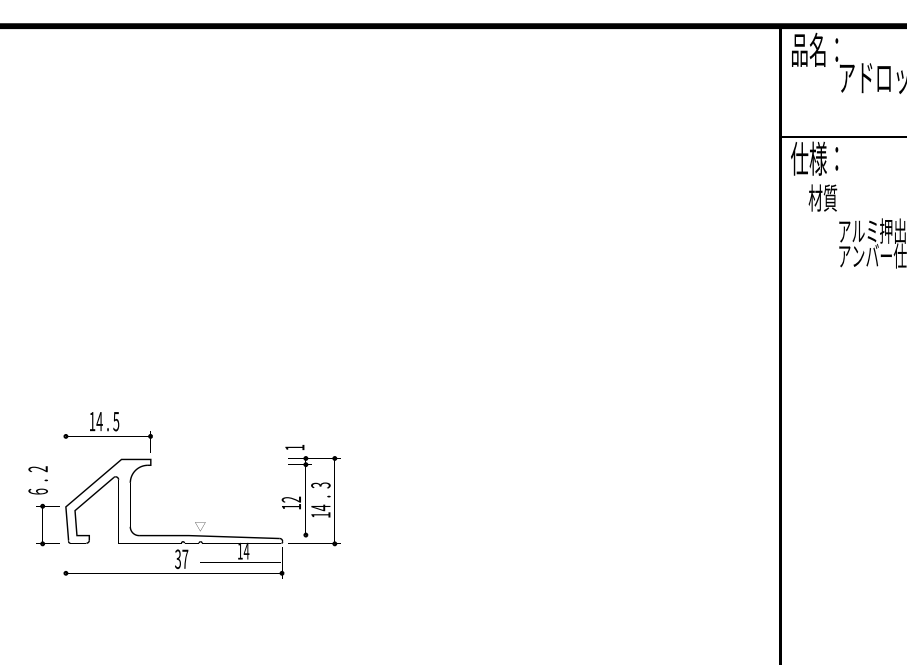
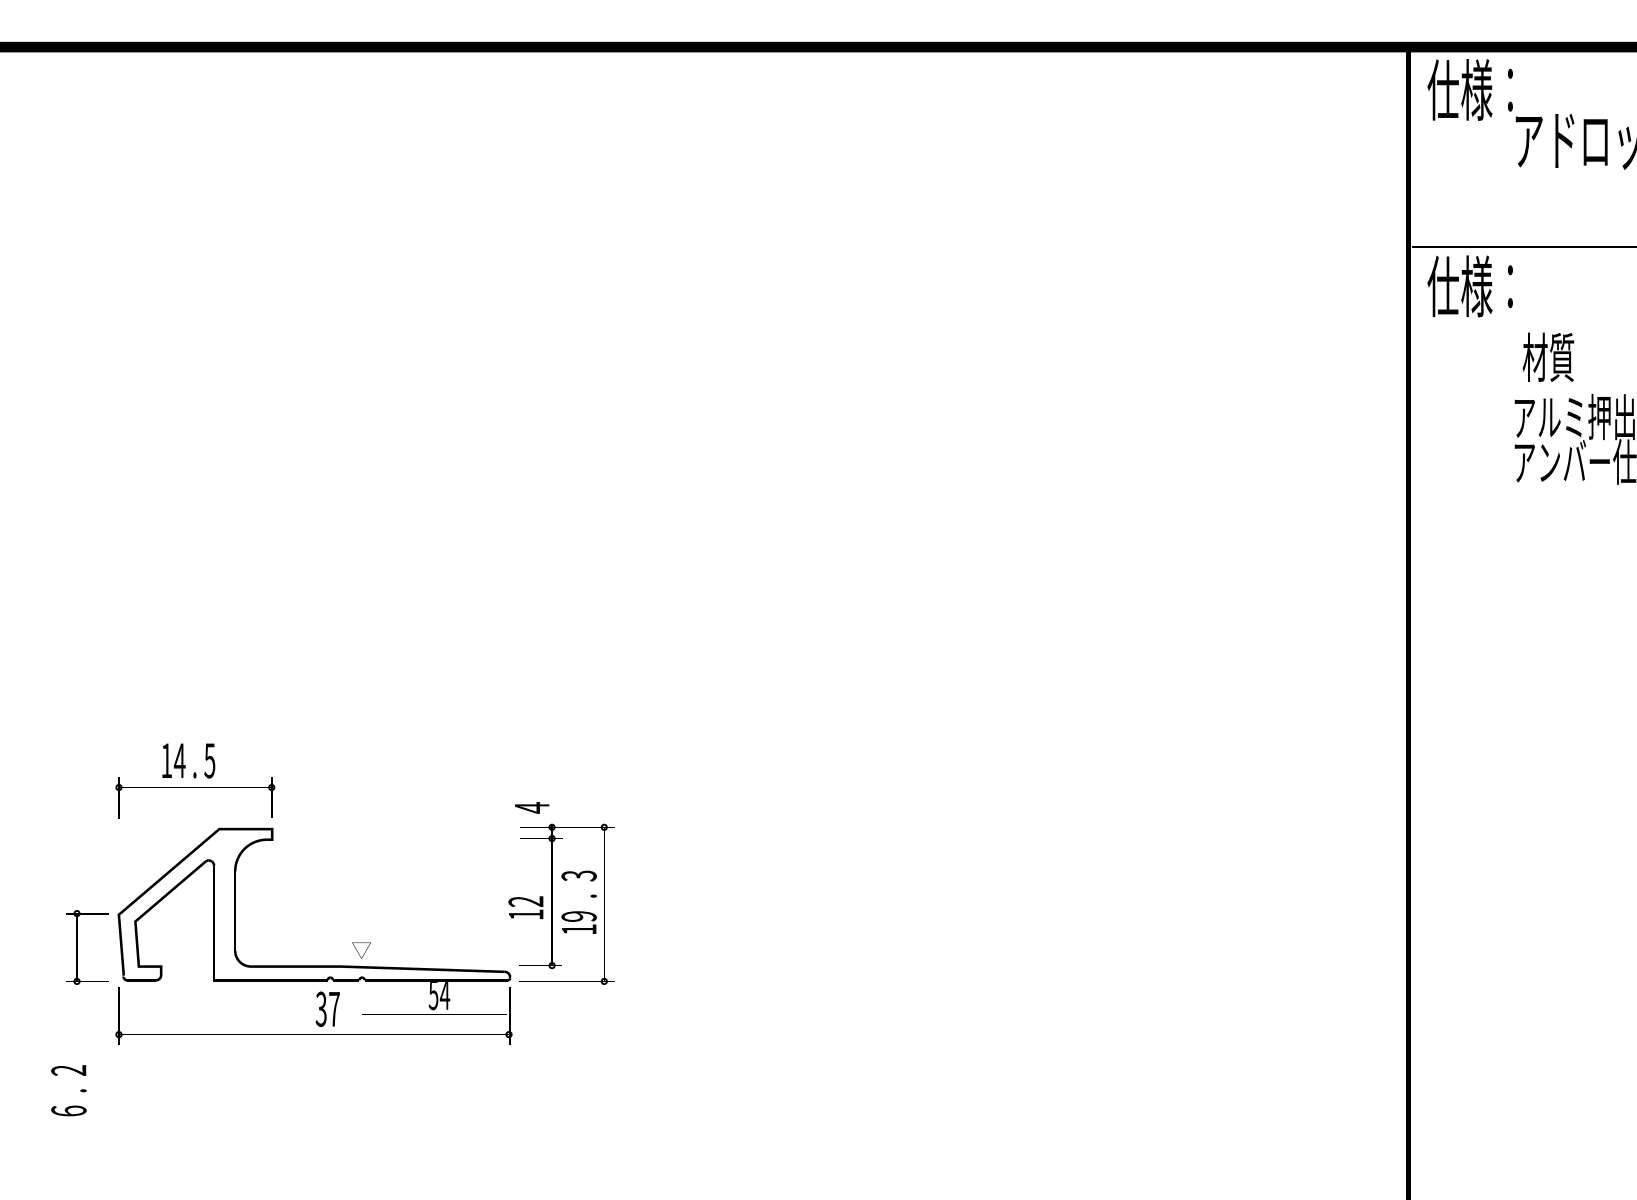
text: (808, 49) -> (1459, 89), 品名： -> 仕様：
text: (822, 197) -> (1547, 356), moved
text: (294, 447) -> (531, 807), 1 -> 4
text: (37, 480) -> (67, 1090), moved
text: (320, 507) -> (578, 915), 14 -> 19
text: (239, 550) -> (432, 993), 14 -> 54

